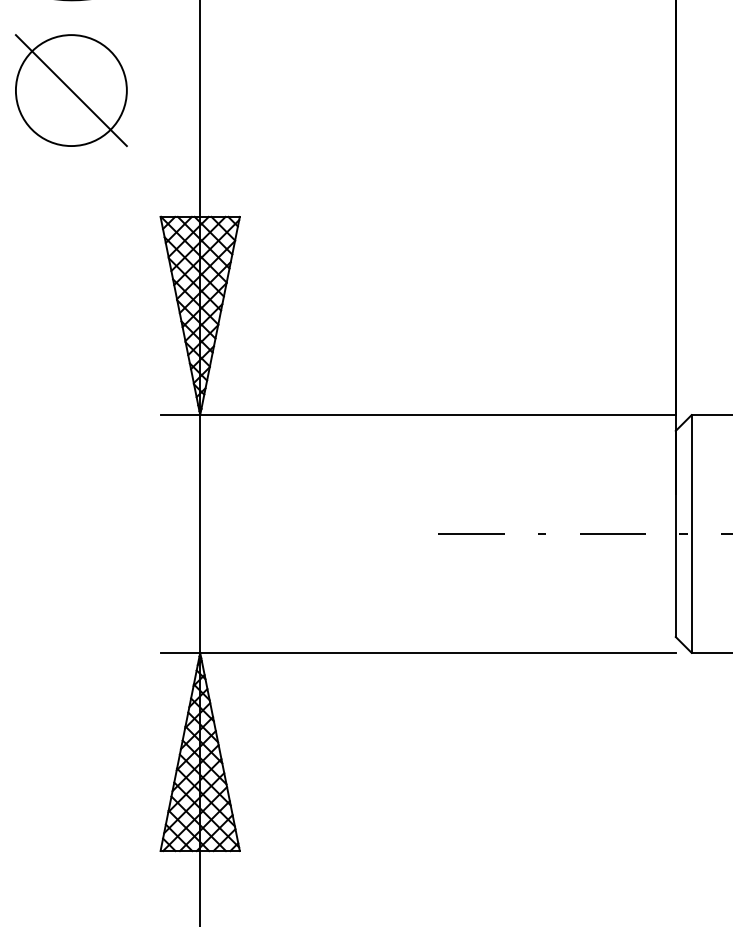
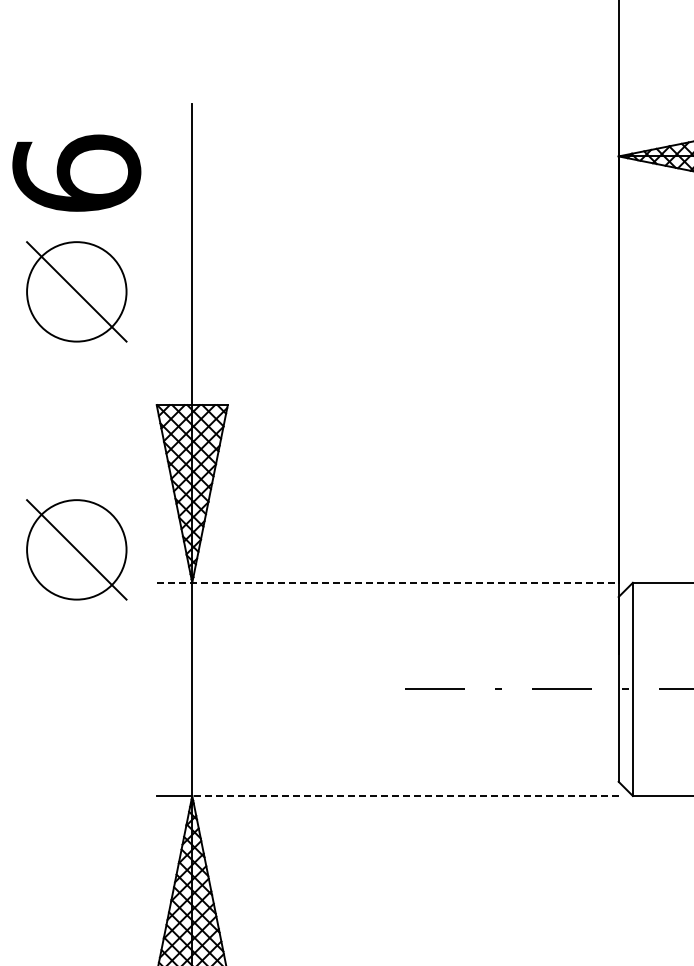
part: (71, 377) -> (76, 549), added
line: (417, 414) -> (387, 582), solid -> dashed
line: (436, 653) -> (404, 796), solid -> dashed

